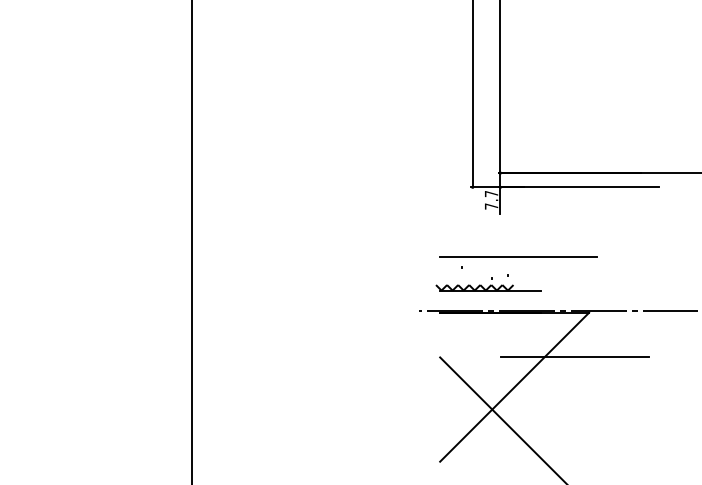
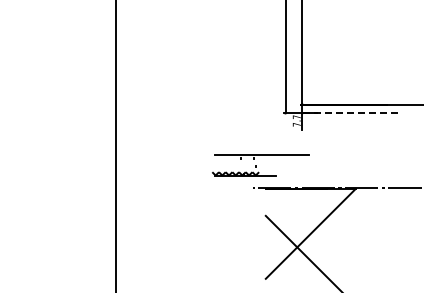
line: (577, 187) -> (348, 113), solid -> dashed
part: (515, 273) -> (260, 165), moved
line: (573, 356) -> (346, 215), removed

